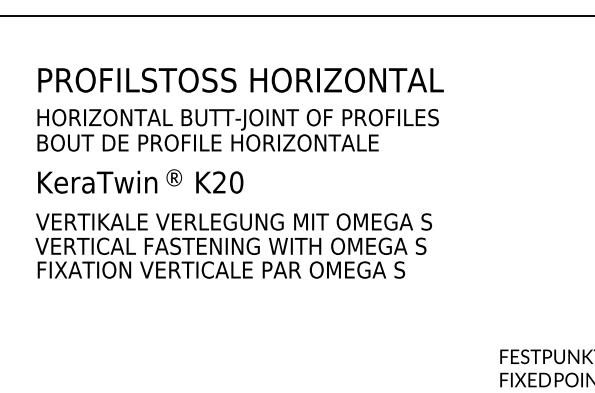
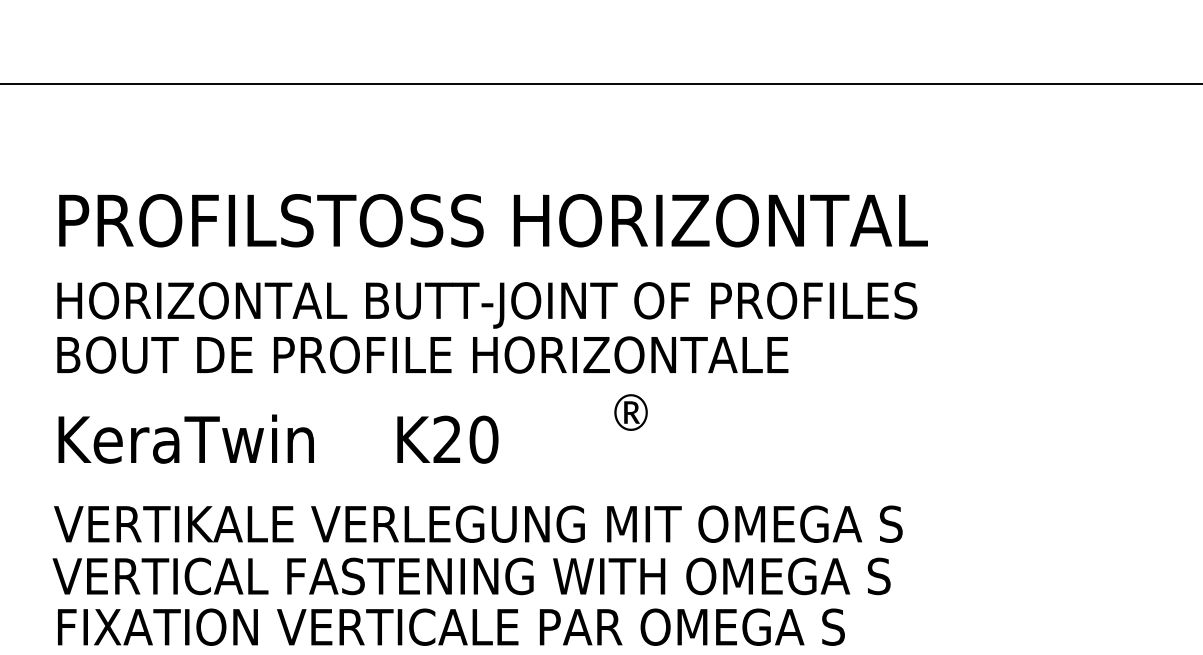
text: (174, 177) -> (631, 411), moved

